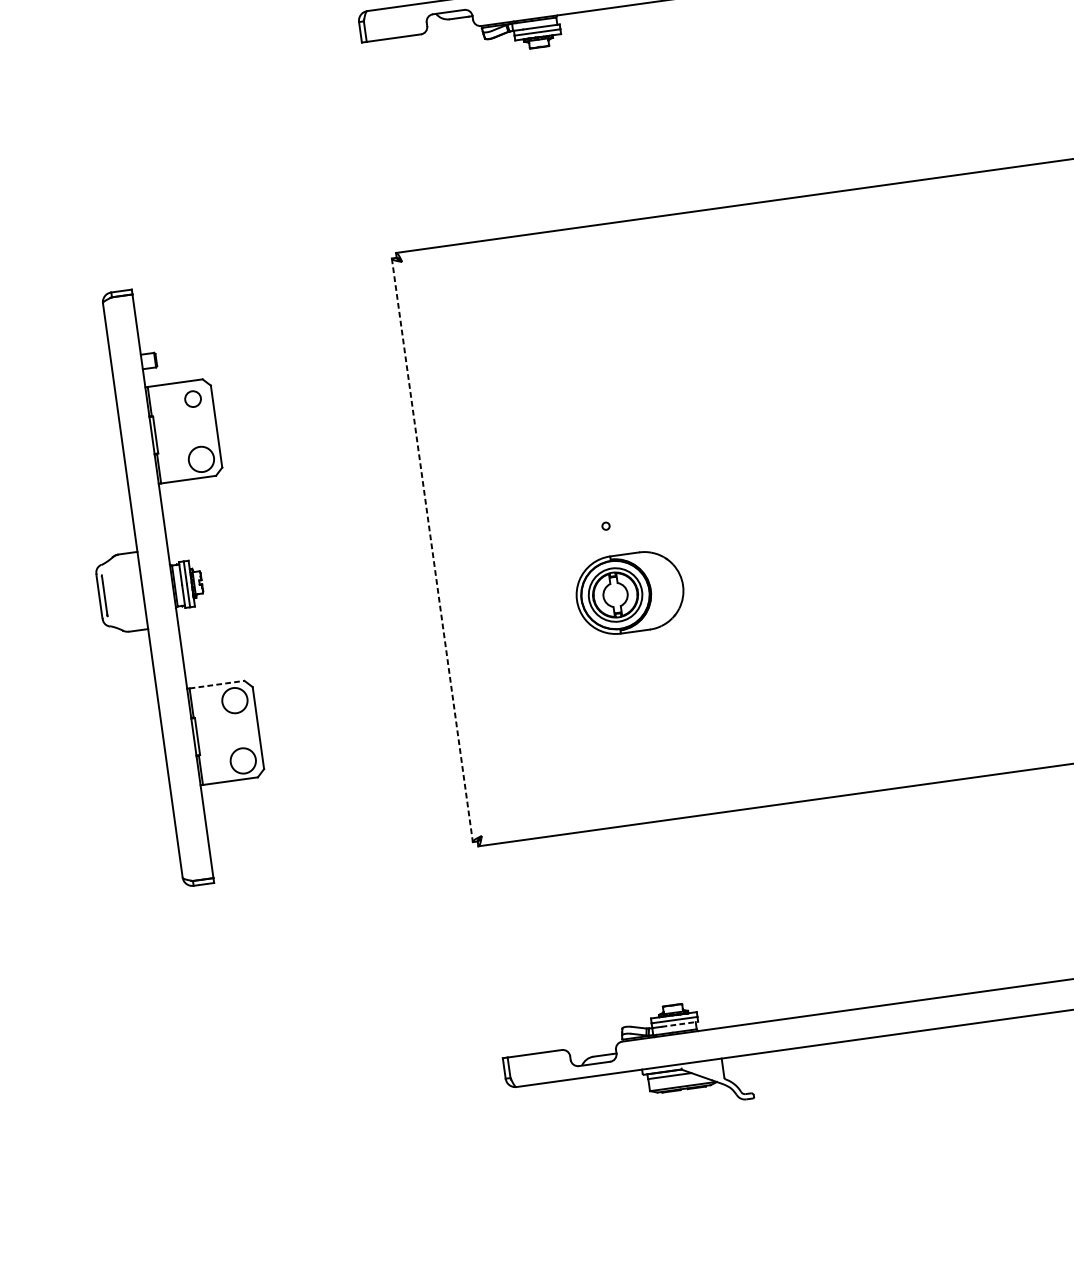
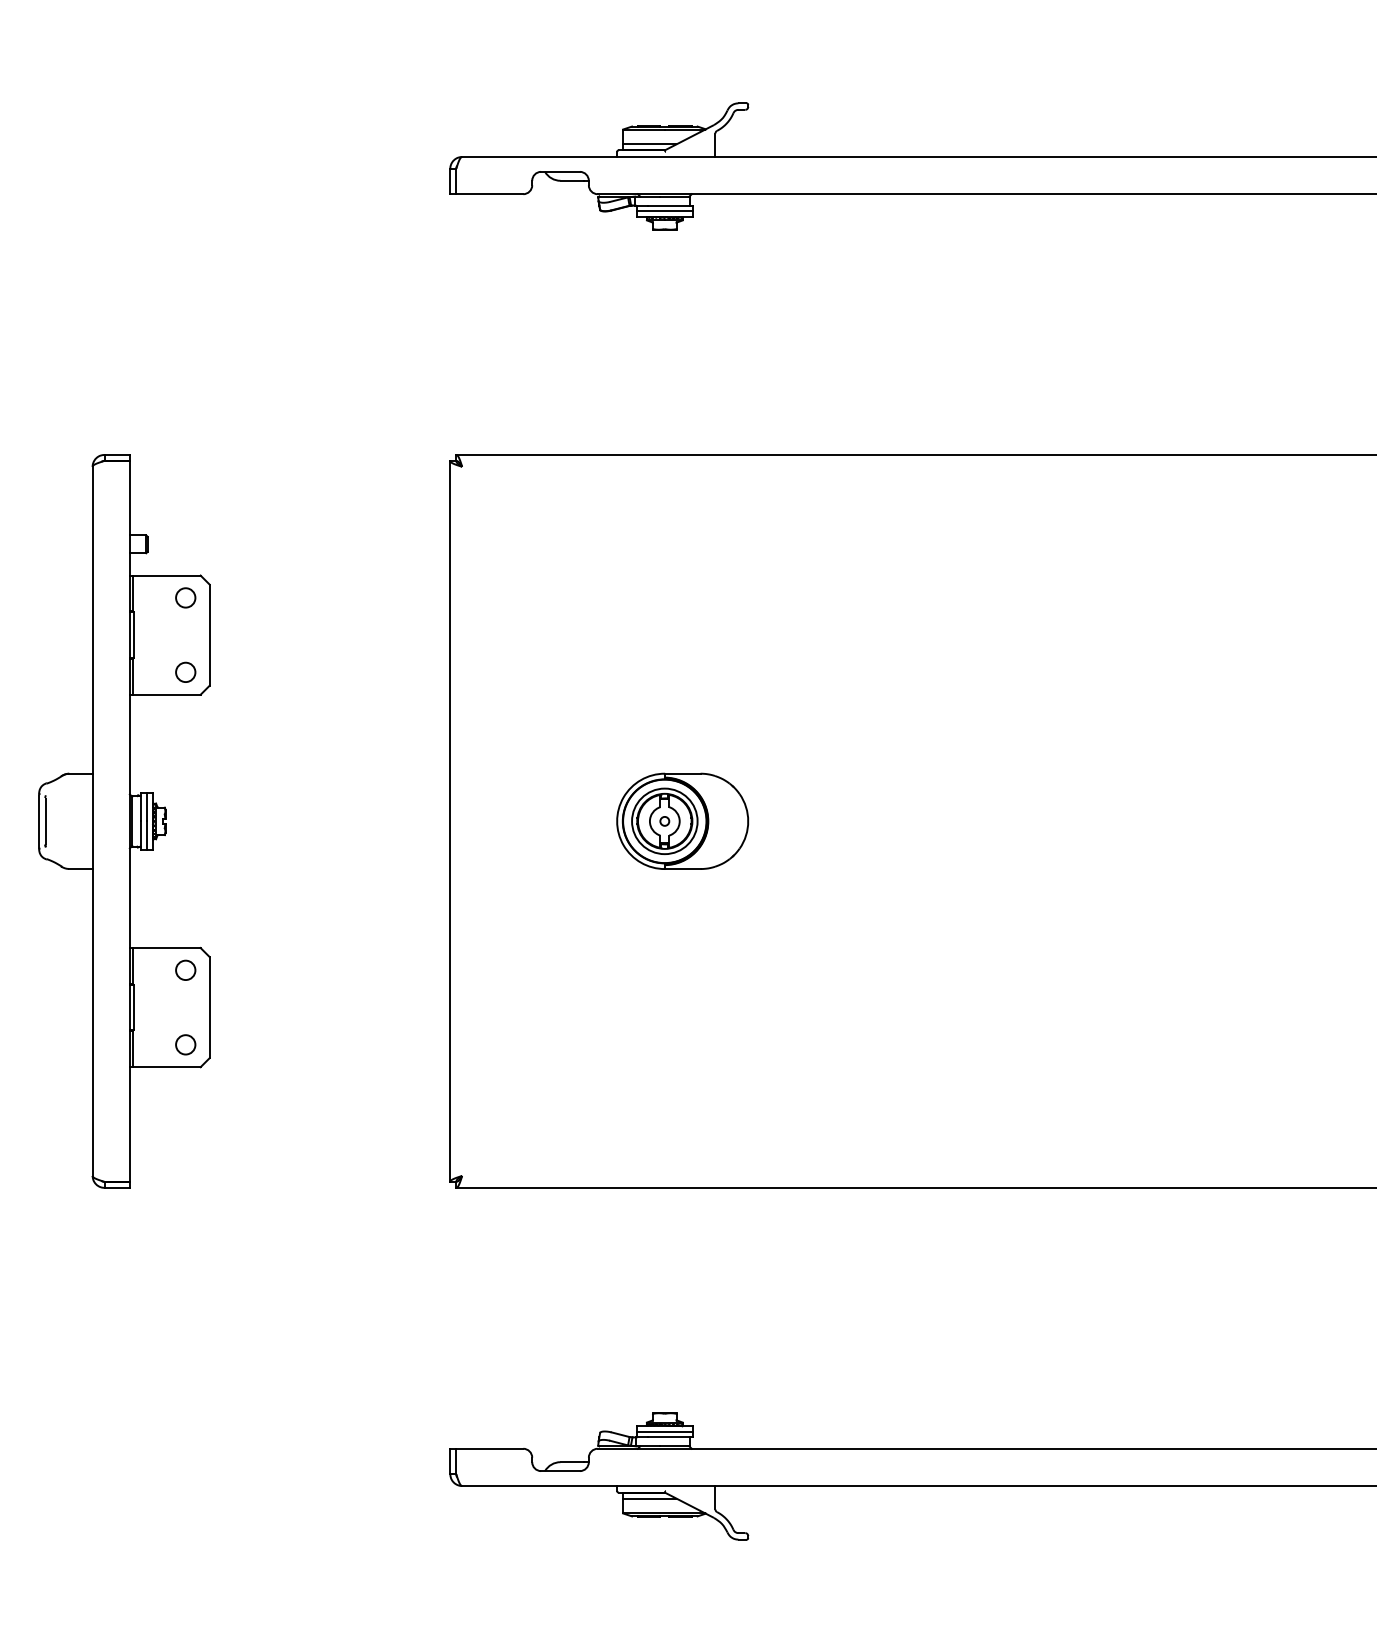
circle: (201, 459) -> (185, 672), size x0.62
line: (432, 550) -> (450, 821), dashed -> solid
part: (629, 592) -> (682, 820), moved
line: (216, 685) -> (166, 948), dashed -> solid
circle: (234, 700) -> (185, 970), size x0.62
circle: (243, 760) -> (185, 1044), size x0.62
line: (679, 1024) -> (670, 1437), dashed -> solid

